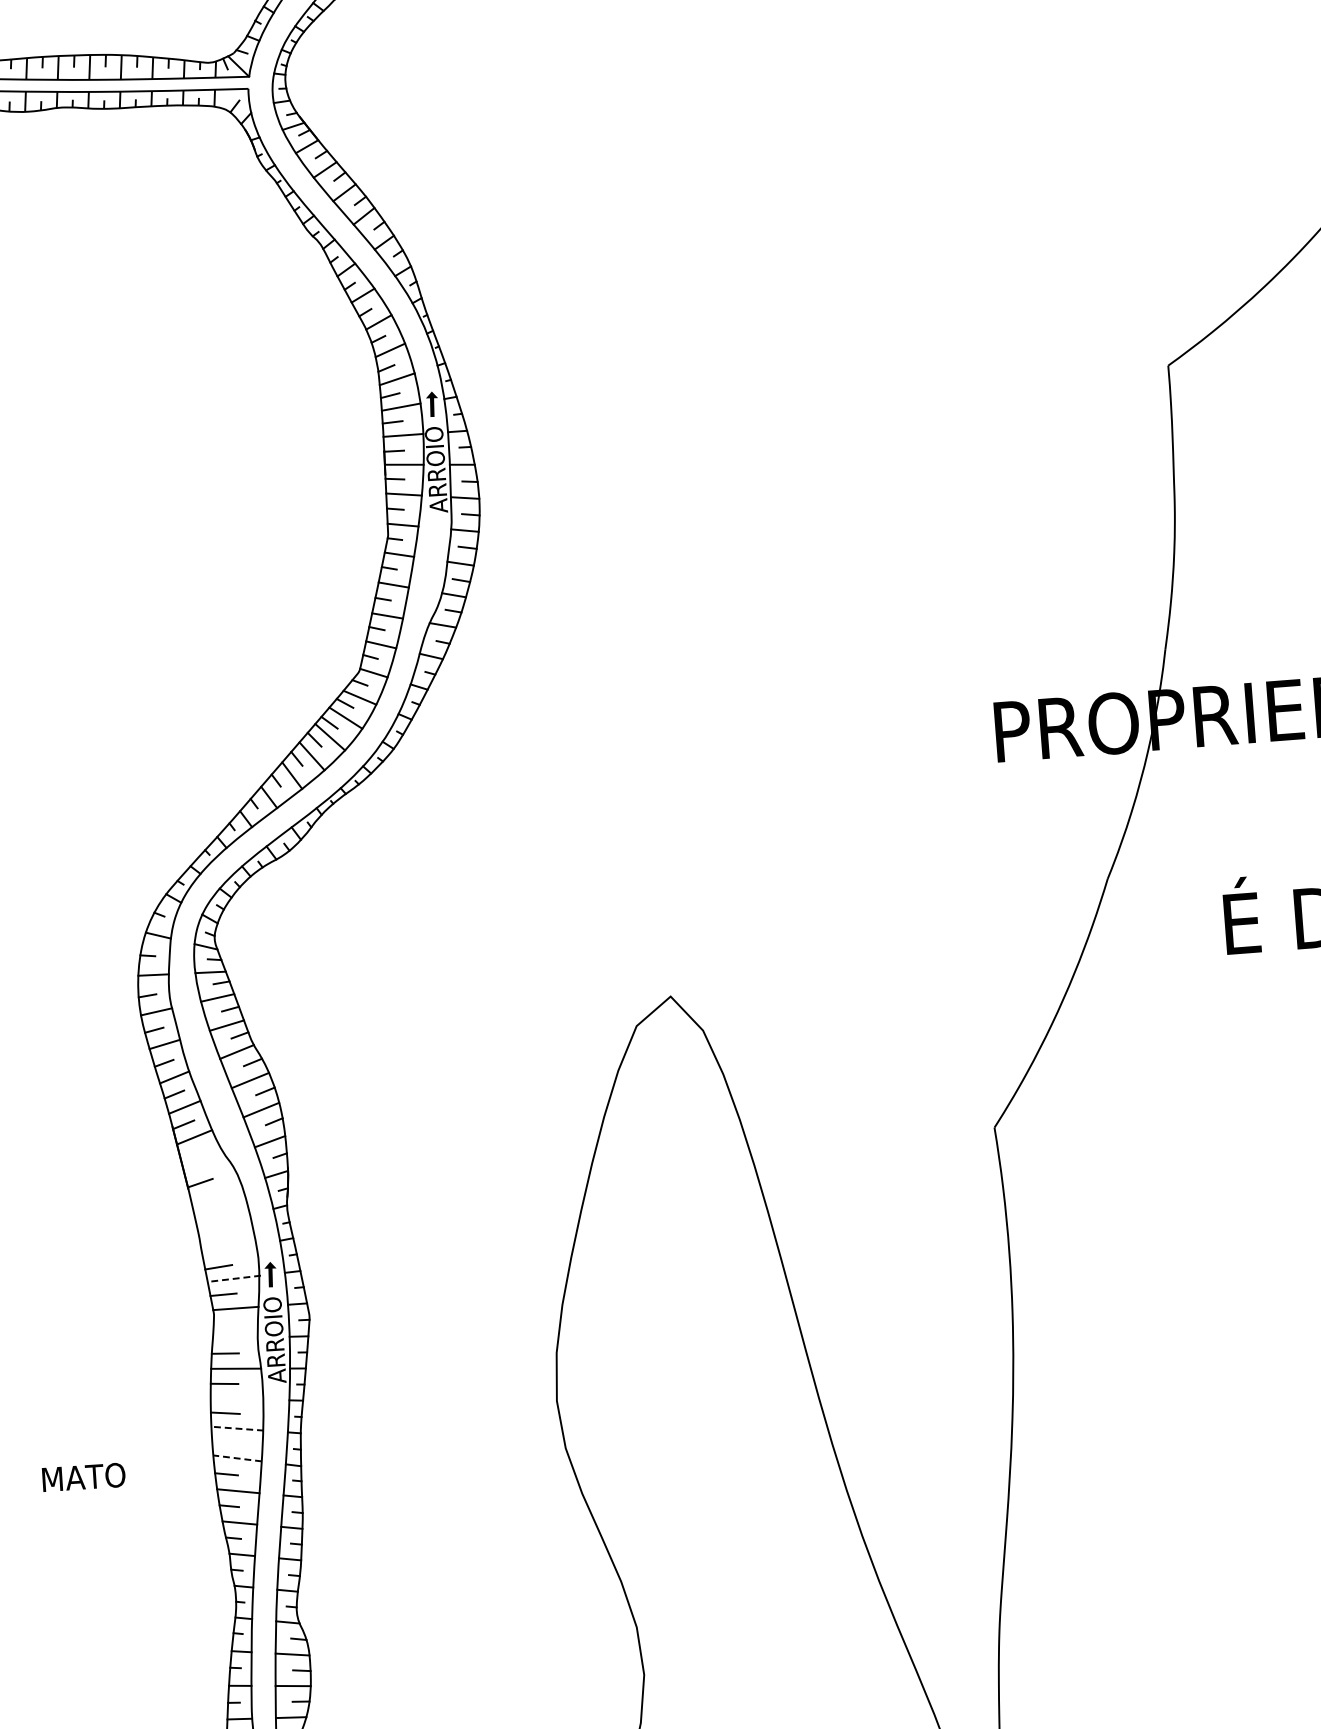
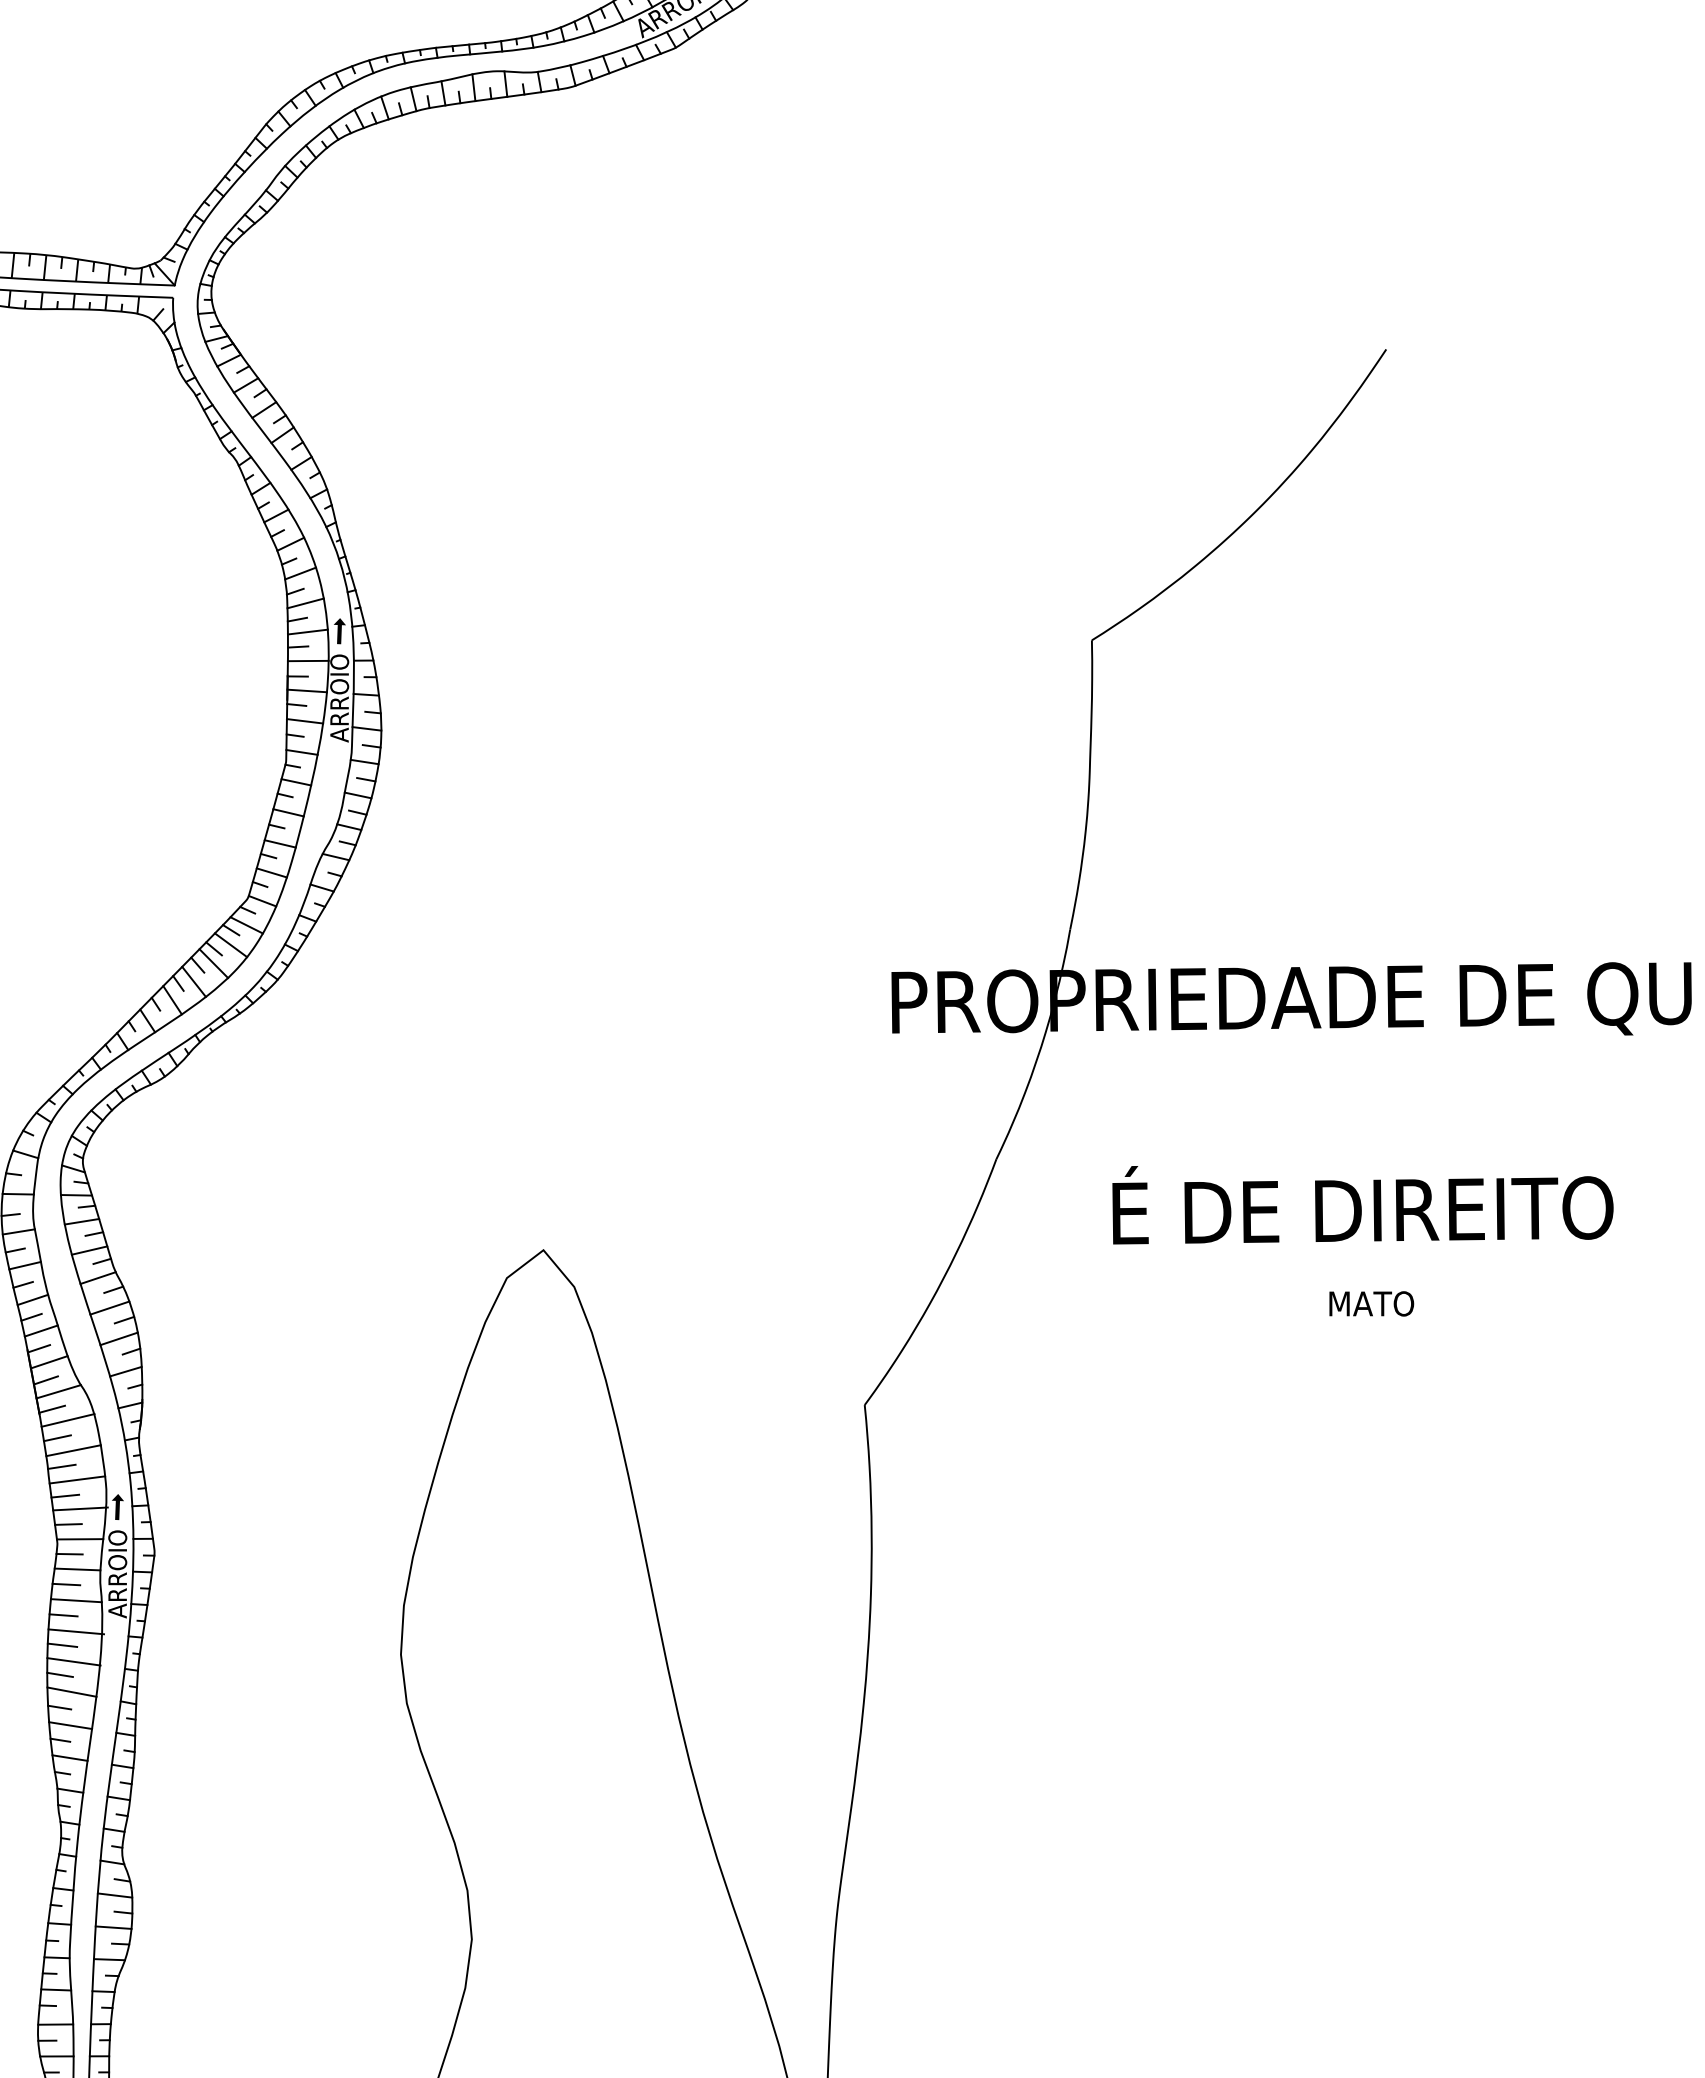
line: (192, 1155) -> (45, 1380), added
line: (205, 1165) -> (58, 1391), added
line: (216, 1193) -> (67, 1420), added
line: (206, 1211) -> (56, 1438), added
line: (223, 1222) -> (73, 1450), added
line: (213, 1238) -> (61, 1466), added
line: (229, 1250) -> (77, 1479), added
line: (234, 1278) -> (80, 1508), dashed -> solid
line: (226, 1323) -> (69, 1553), added
line: (235, 1338) -> (77, 1569), added
line: (238, 1398) -> (76, 1631), added
line: (237, 1428) -> (73, 1661), dashed -> solid
line: (224, 1441) -> (59, 1674), added
line: (237, 1458) -> (71, 1692), dashed -> solid

